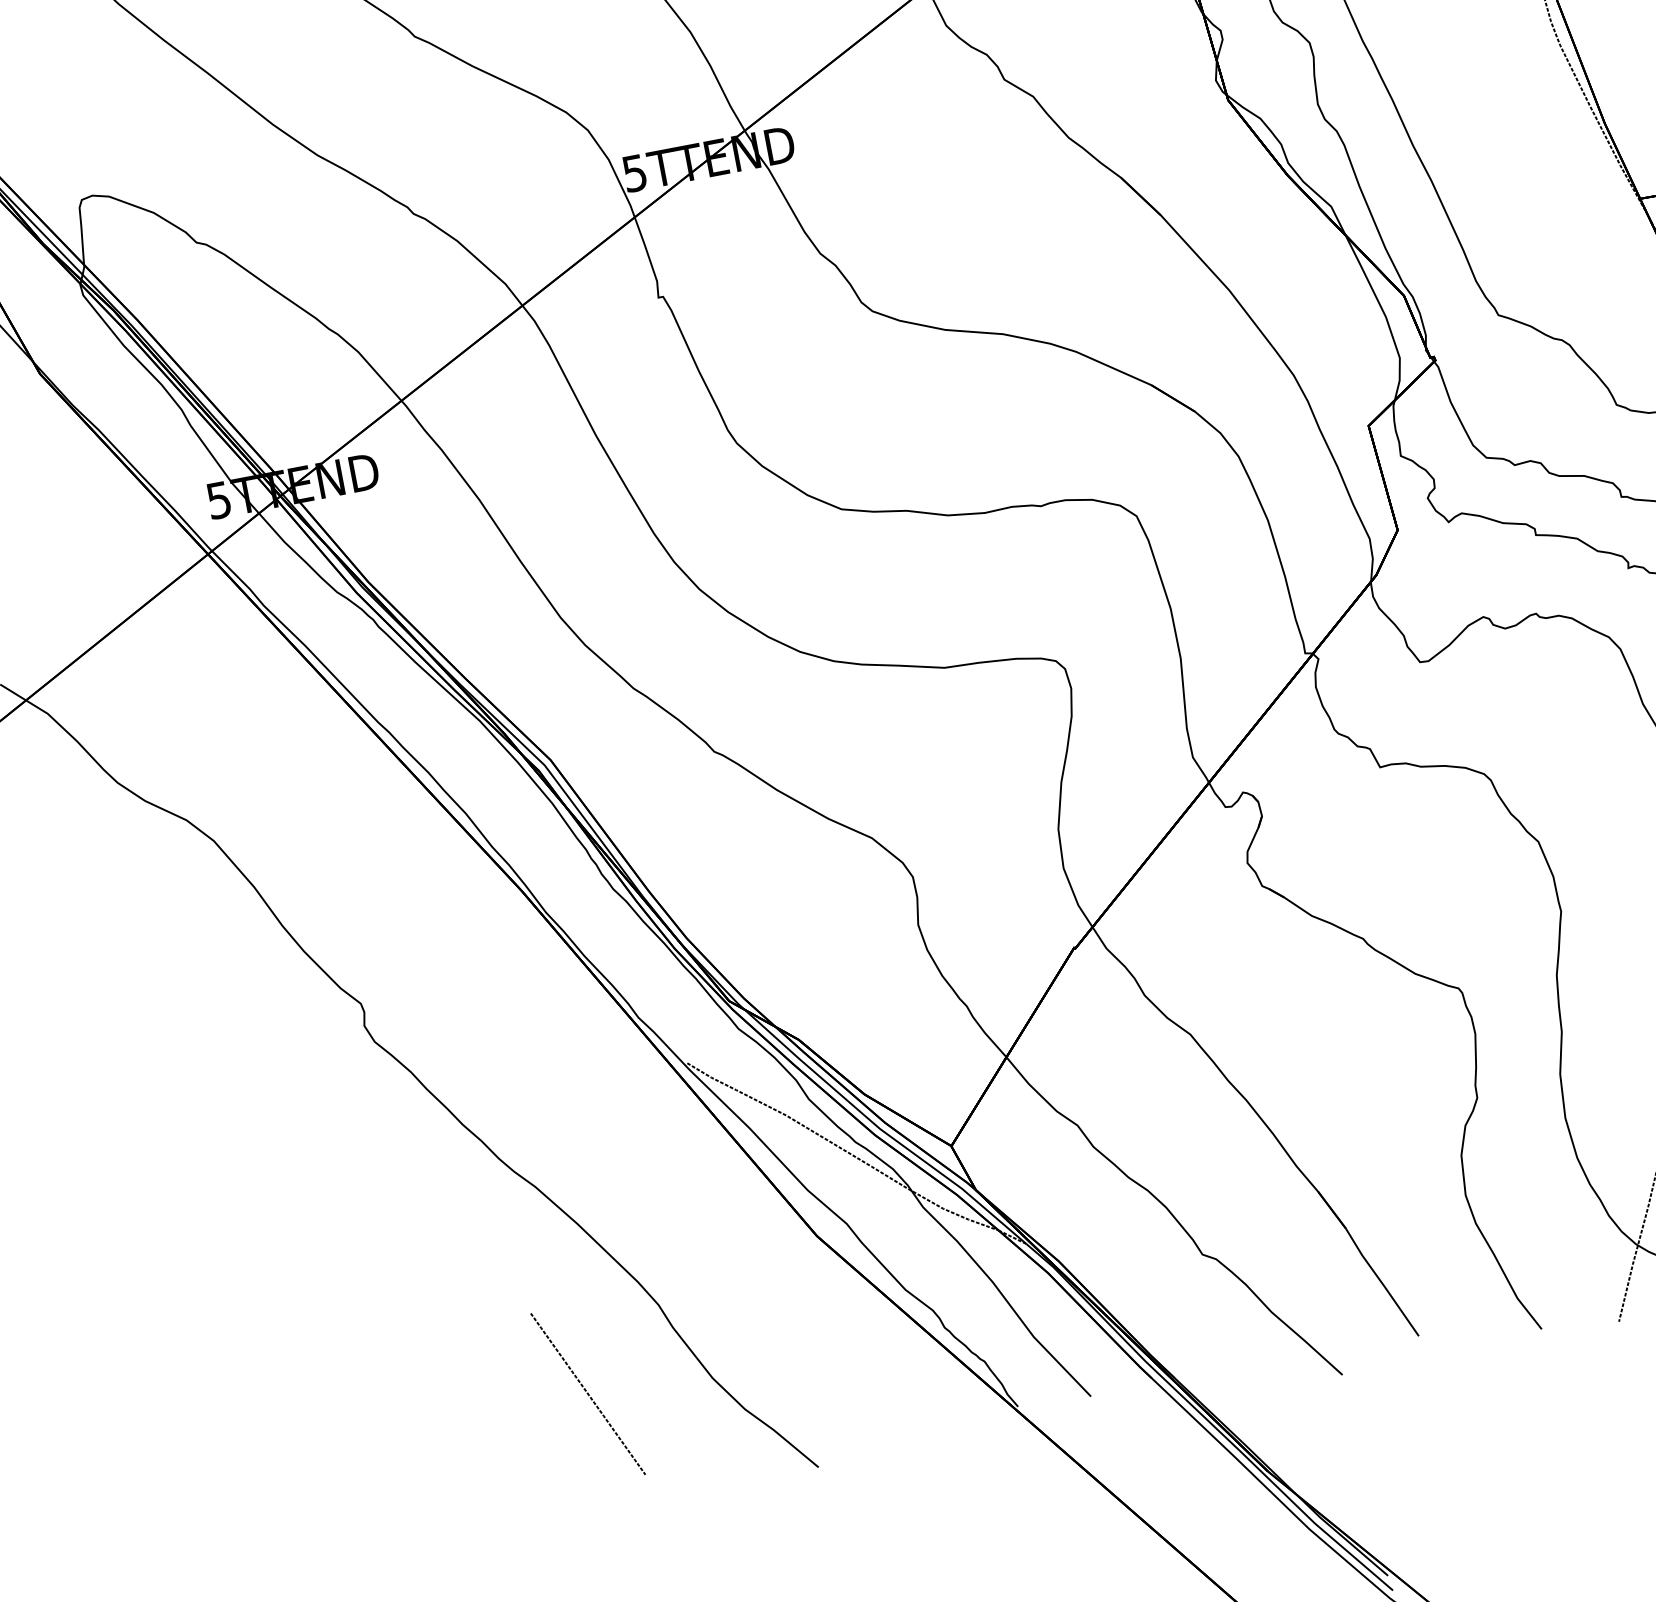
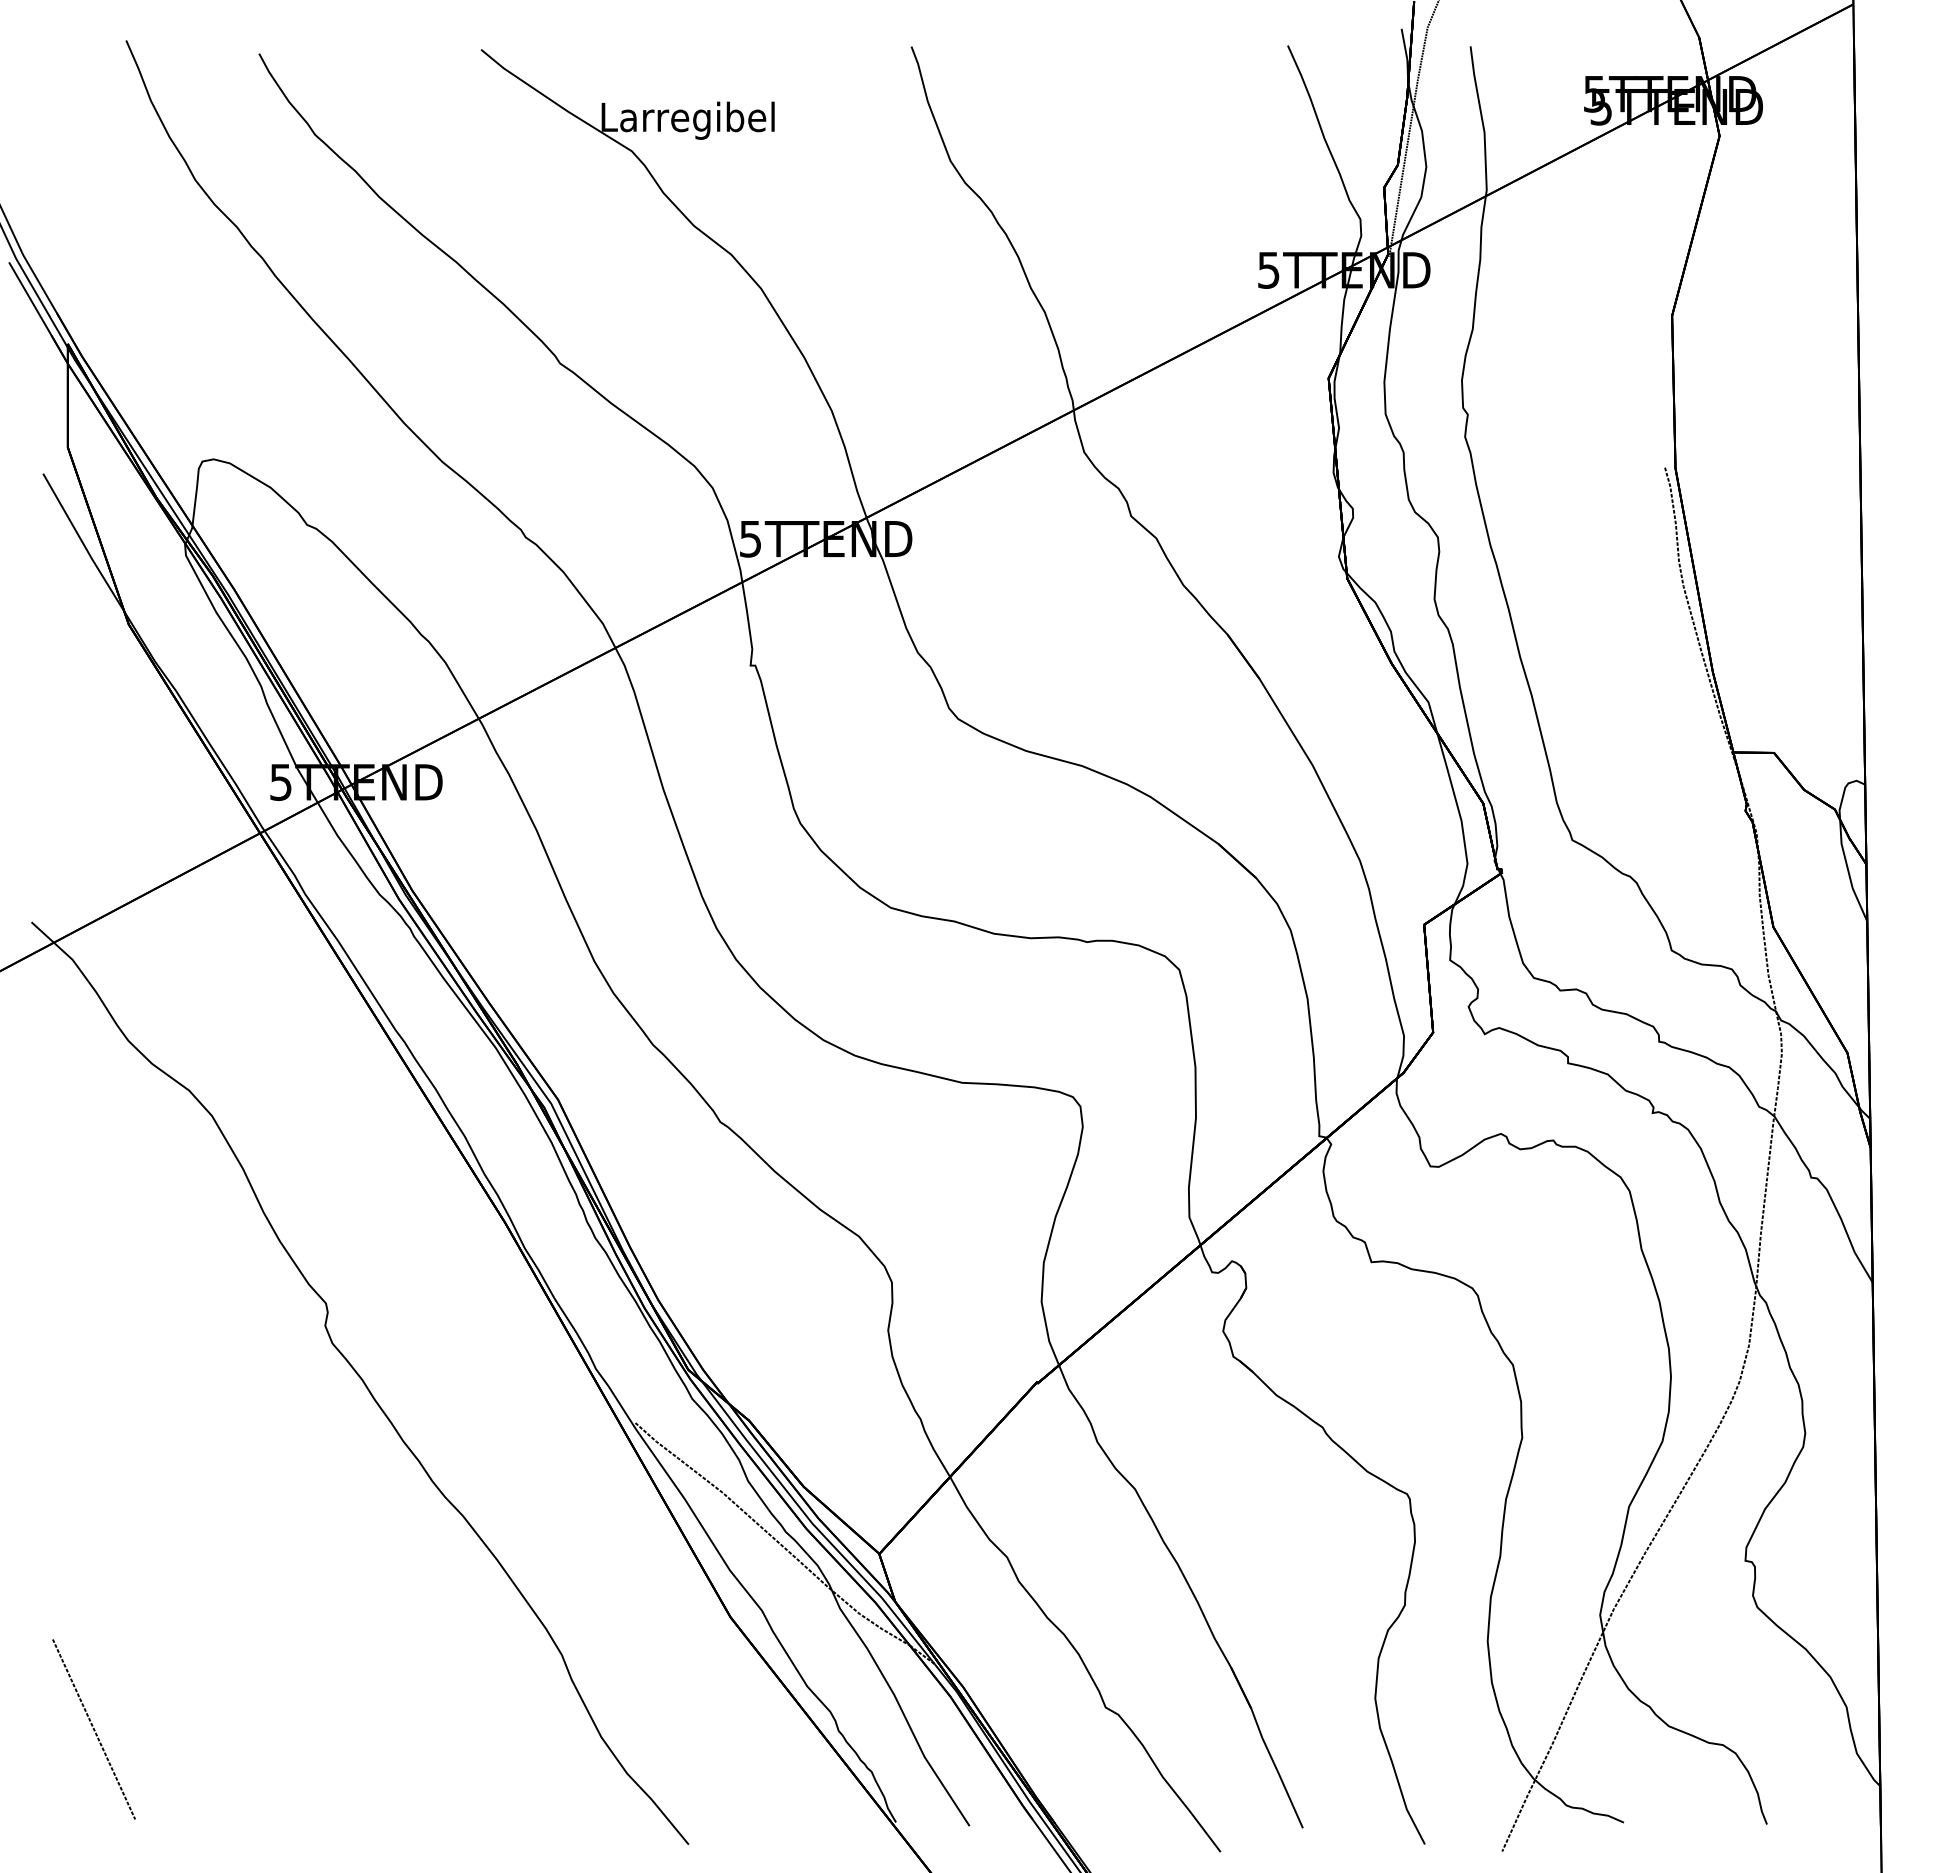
curve: (587, 1394) -> (93, 1729), moved

